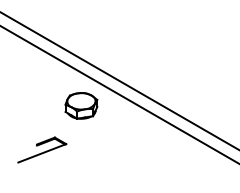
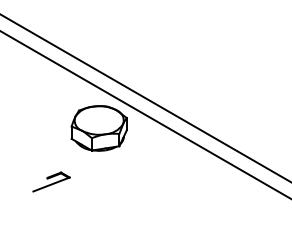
part: (80, 105) -> (98, 128), size x1.43
part: (42, 149) -> (51, 181), size x0.62

